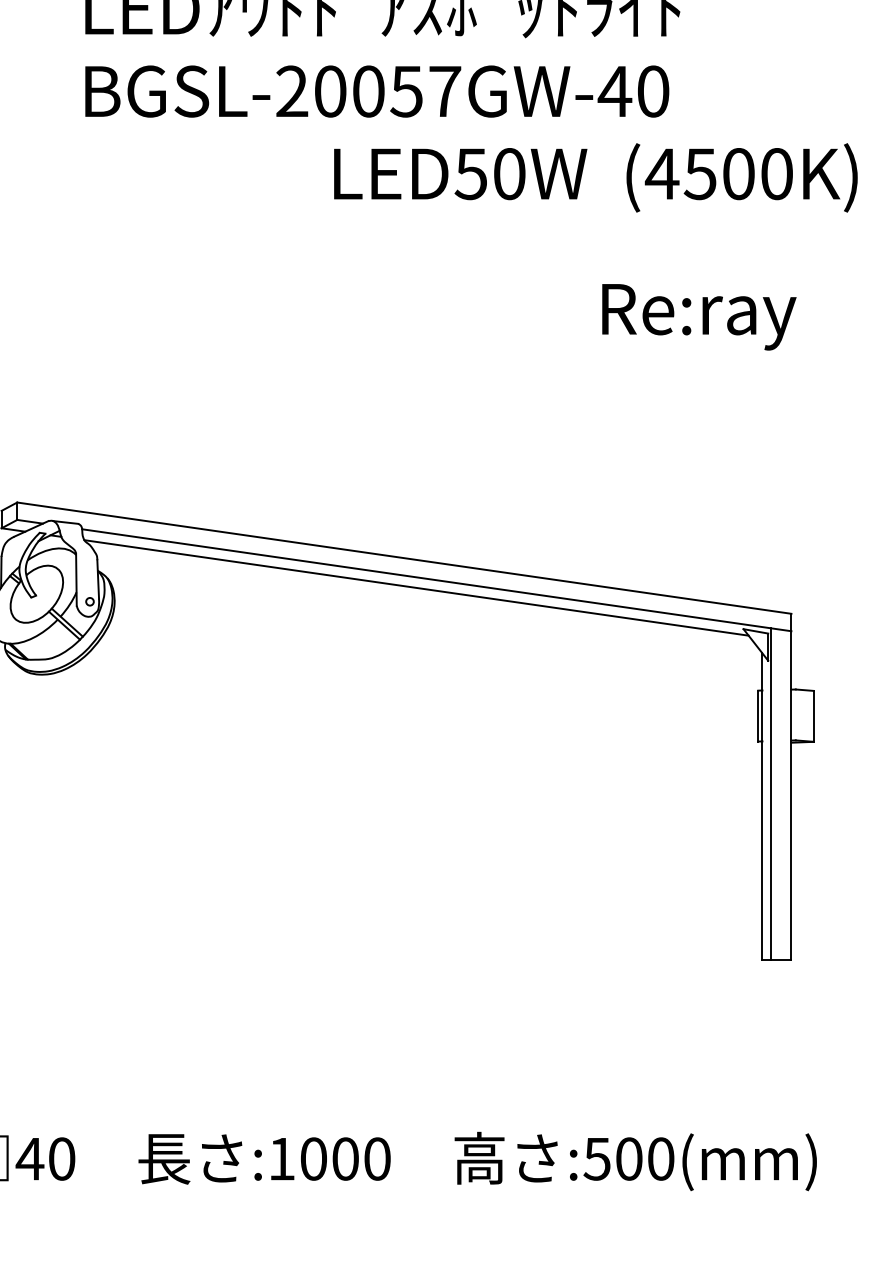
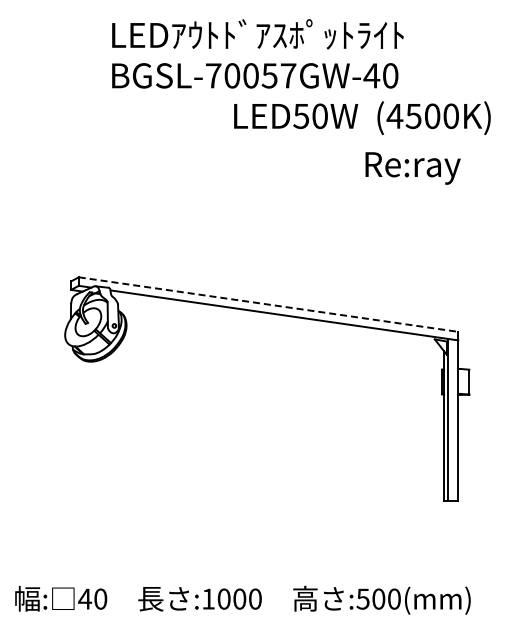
text: (292, 90) -> (213, 75), BGSL-20057GW-40 -> BGSL-70057GW-40
text: (698, 317) -> (412, 168), moved
line: (404, 557) -> (268, 304), solid -> dashed
line: (416, 586) -> (274, 318), removed

